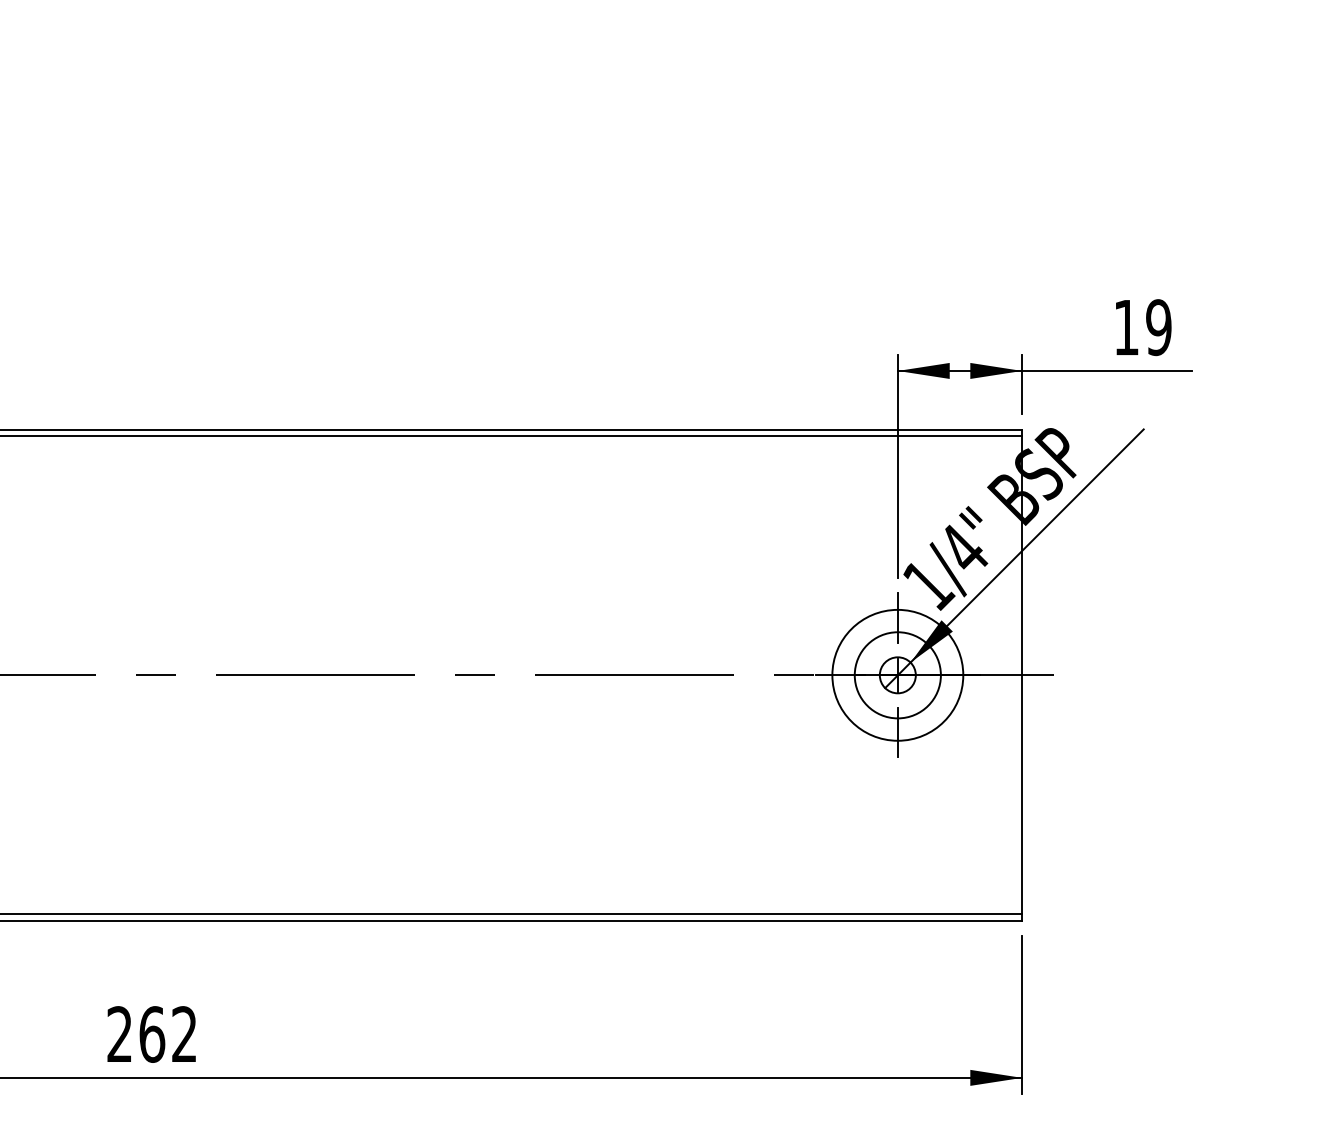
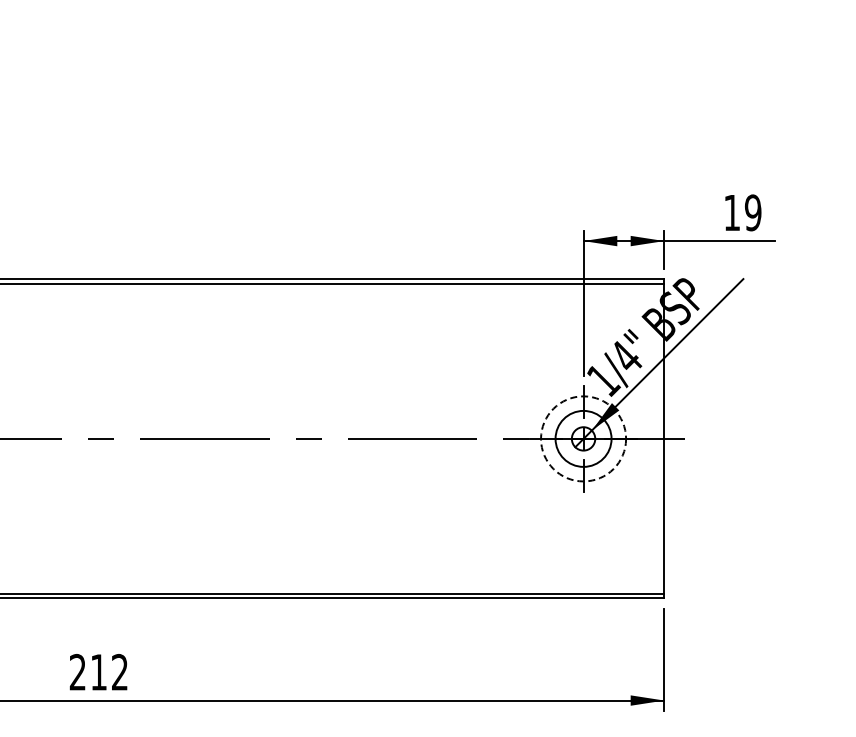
circle: (897, 674) -> (583, 438), solid -> dashed
text: (151, 1033) -> (98, 671), 262 -> 212

